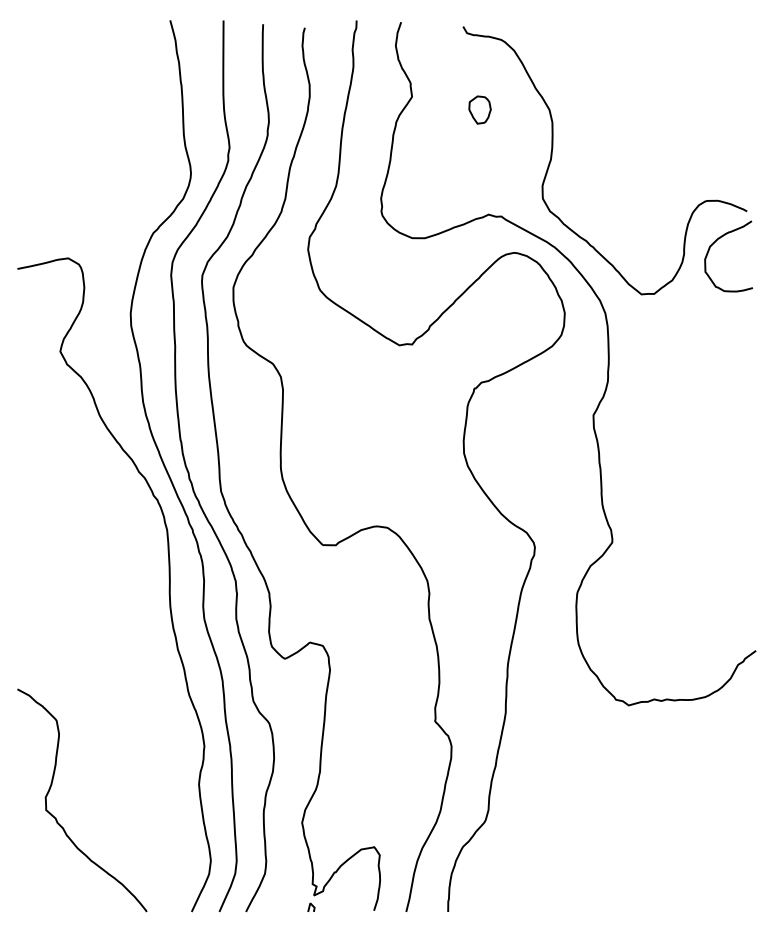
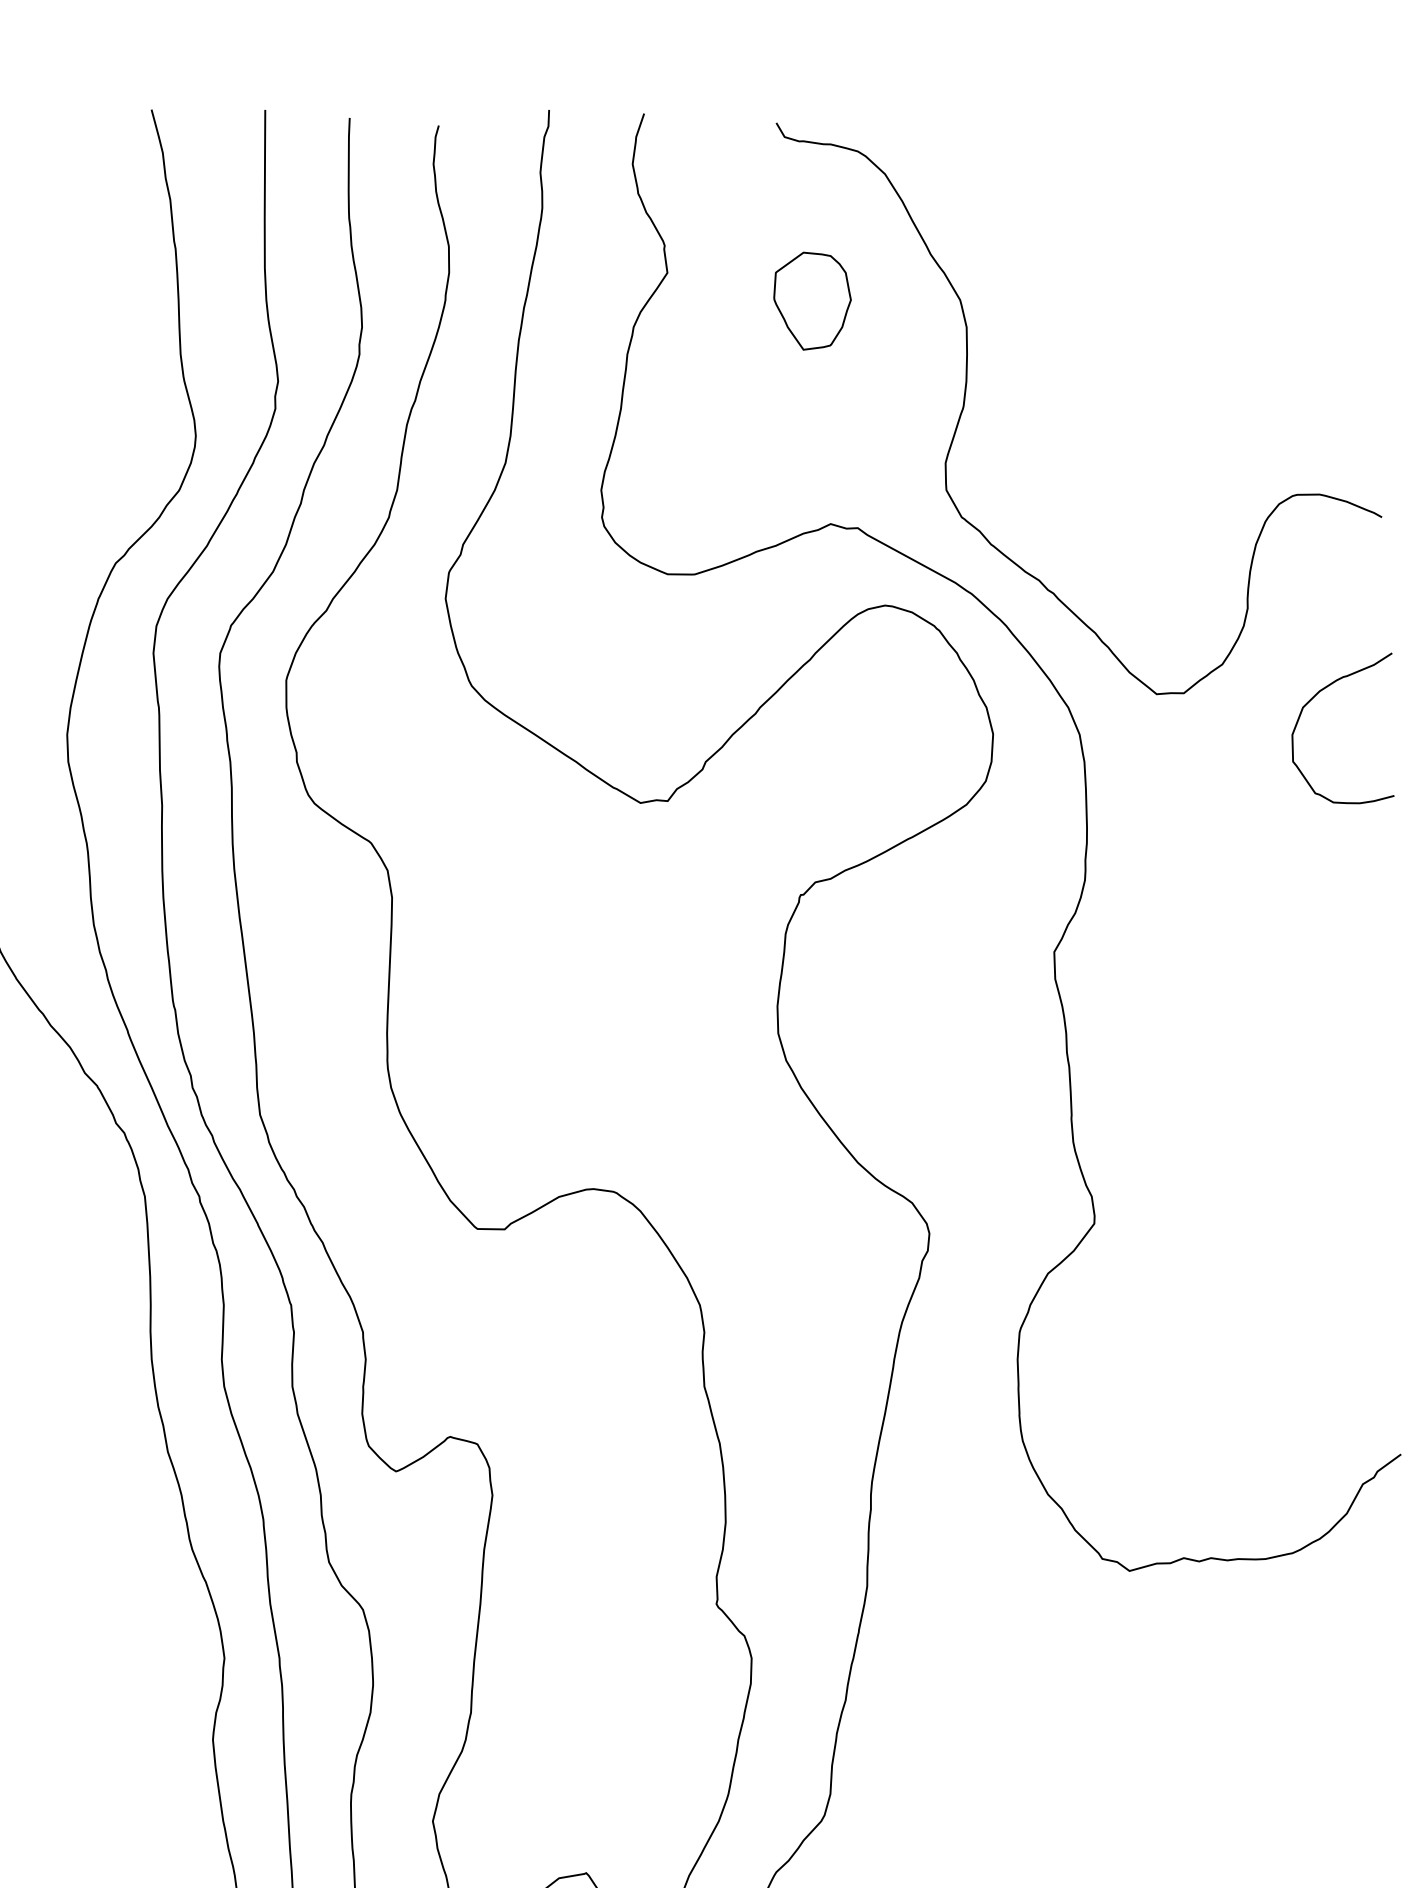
part: (479, 109) -> (811, 299), size x1.67
curve: (715, 242) -> (1314, 698), moved

